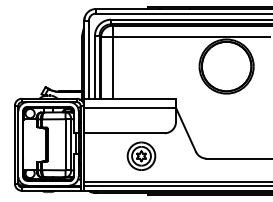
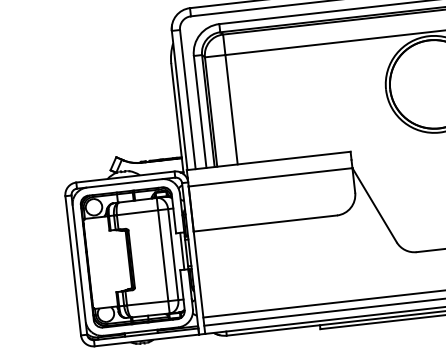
part: (141, 155) -> (300, 259), removed

